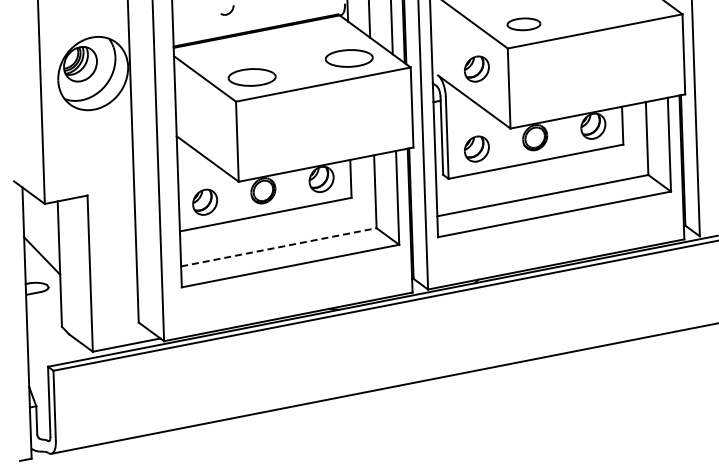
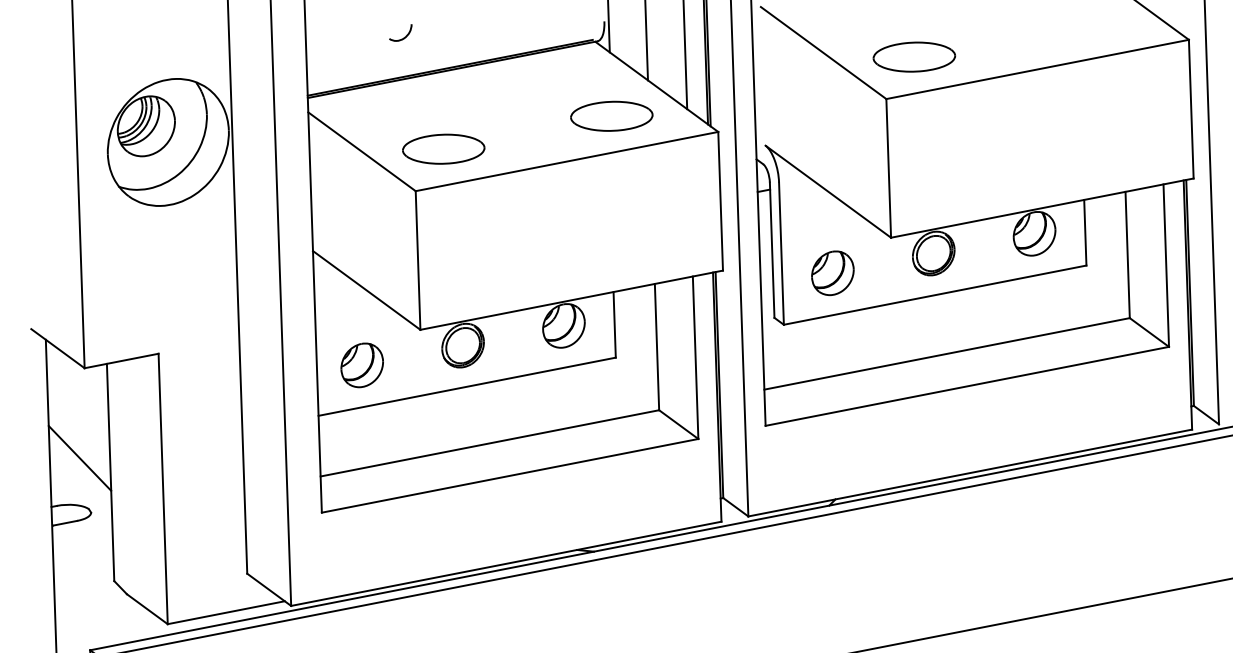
part: (523, 24) -> (913, 57), size x1.43
part: (476, 68) -> (832, 133), removed
line: (278, 247) -> (489, 443), dashed -> solid

